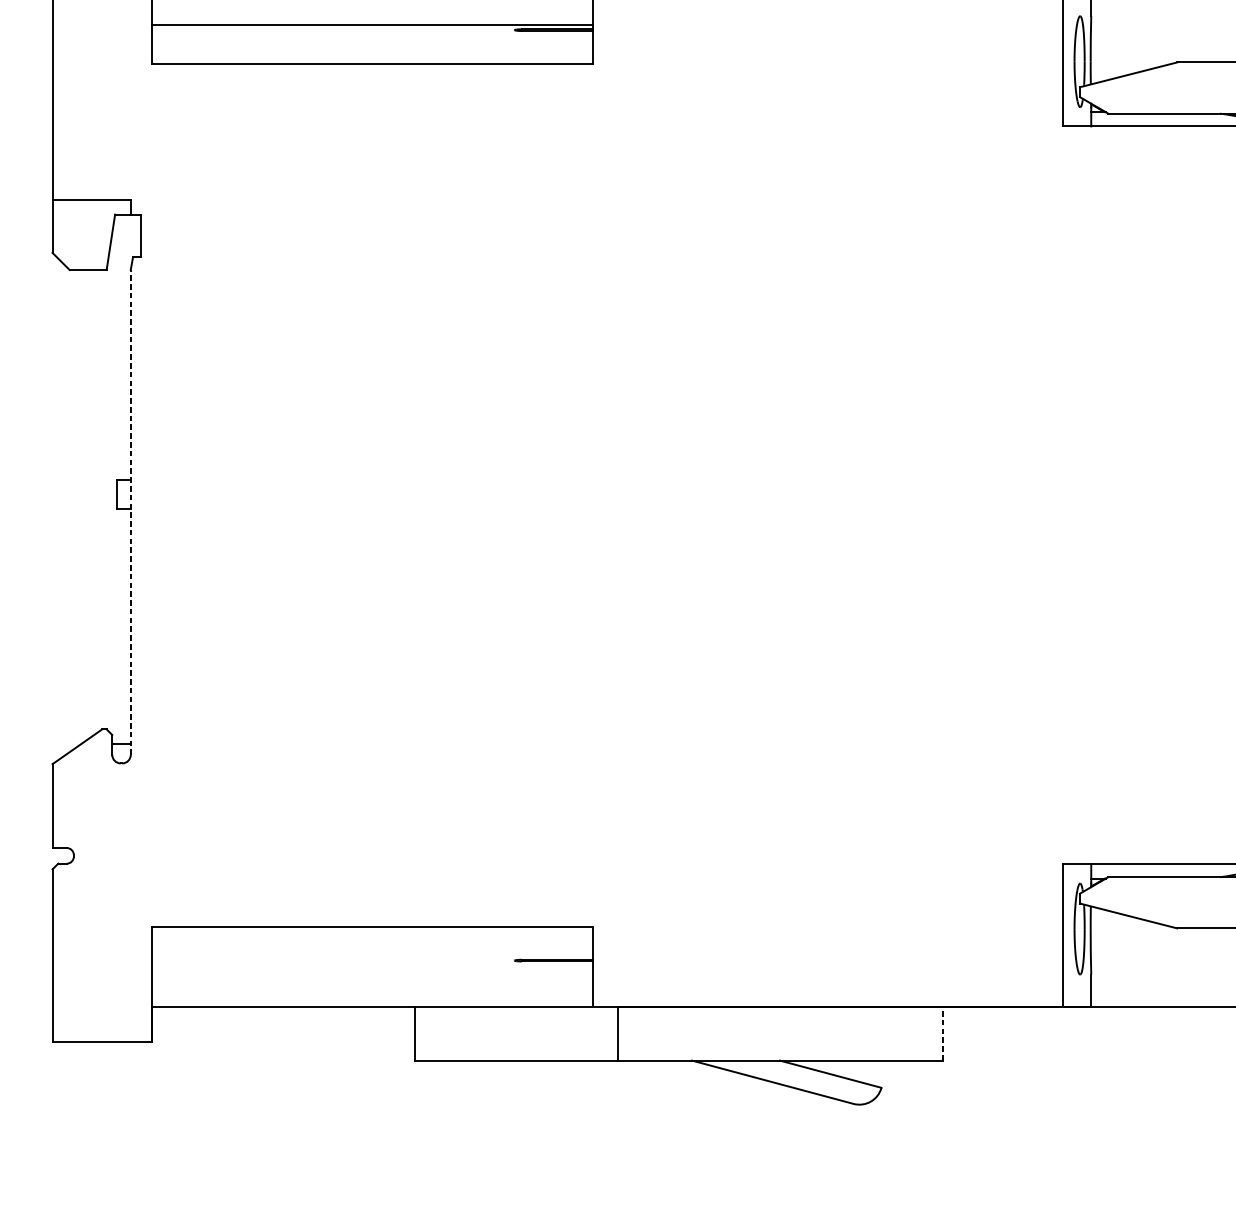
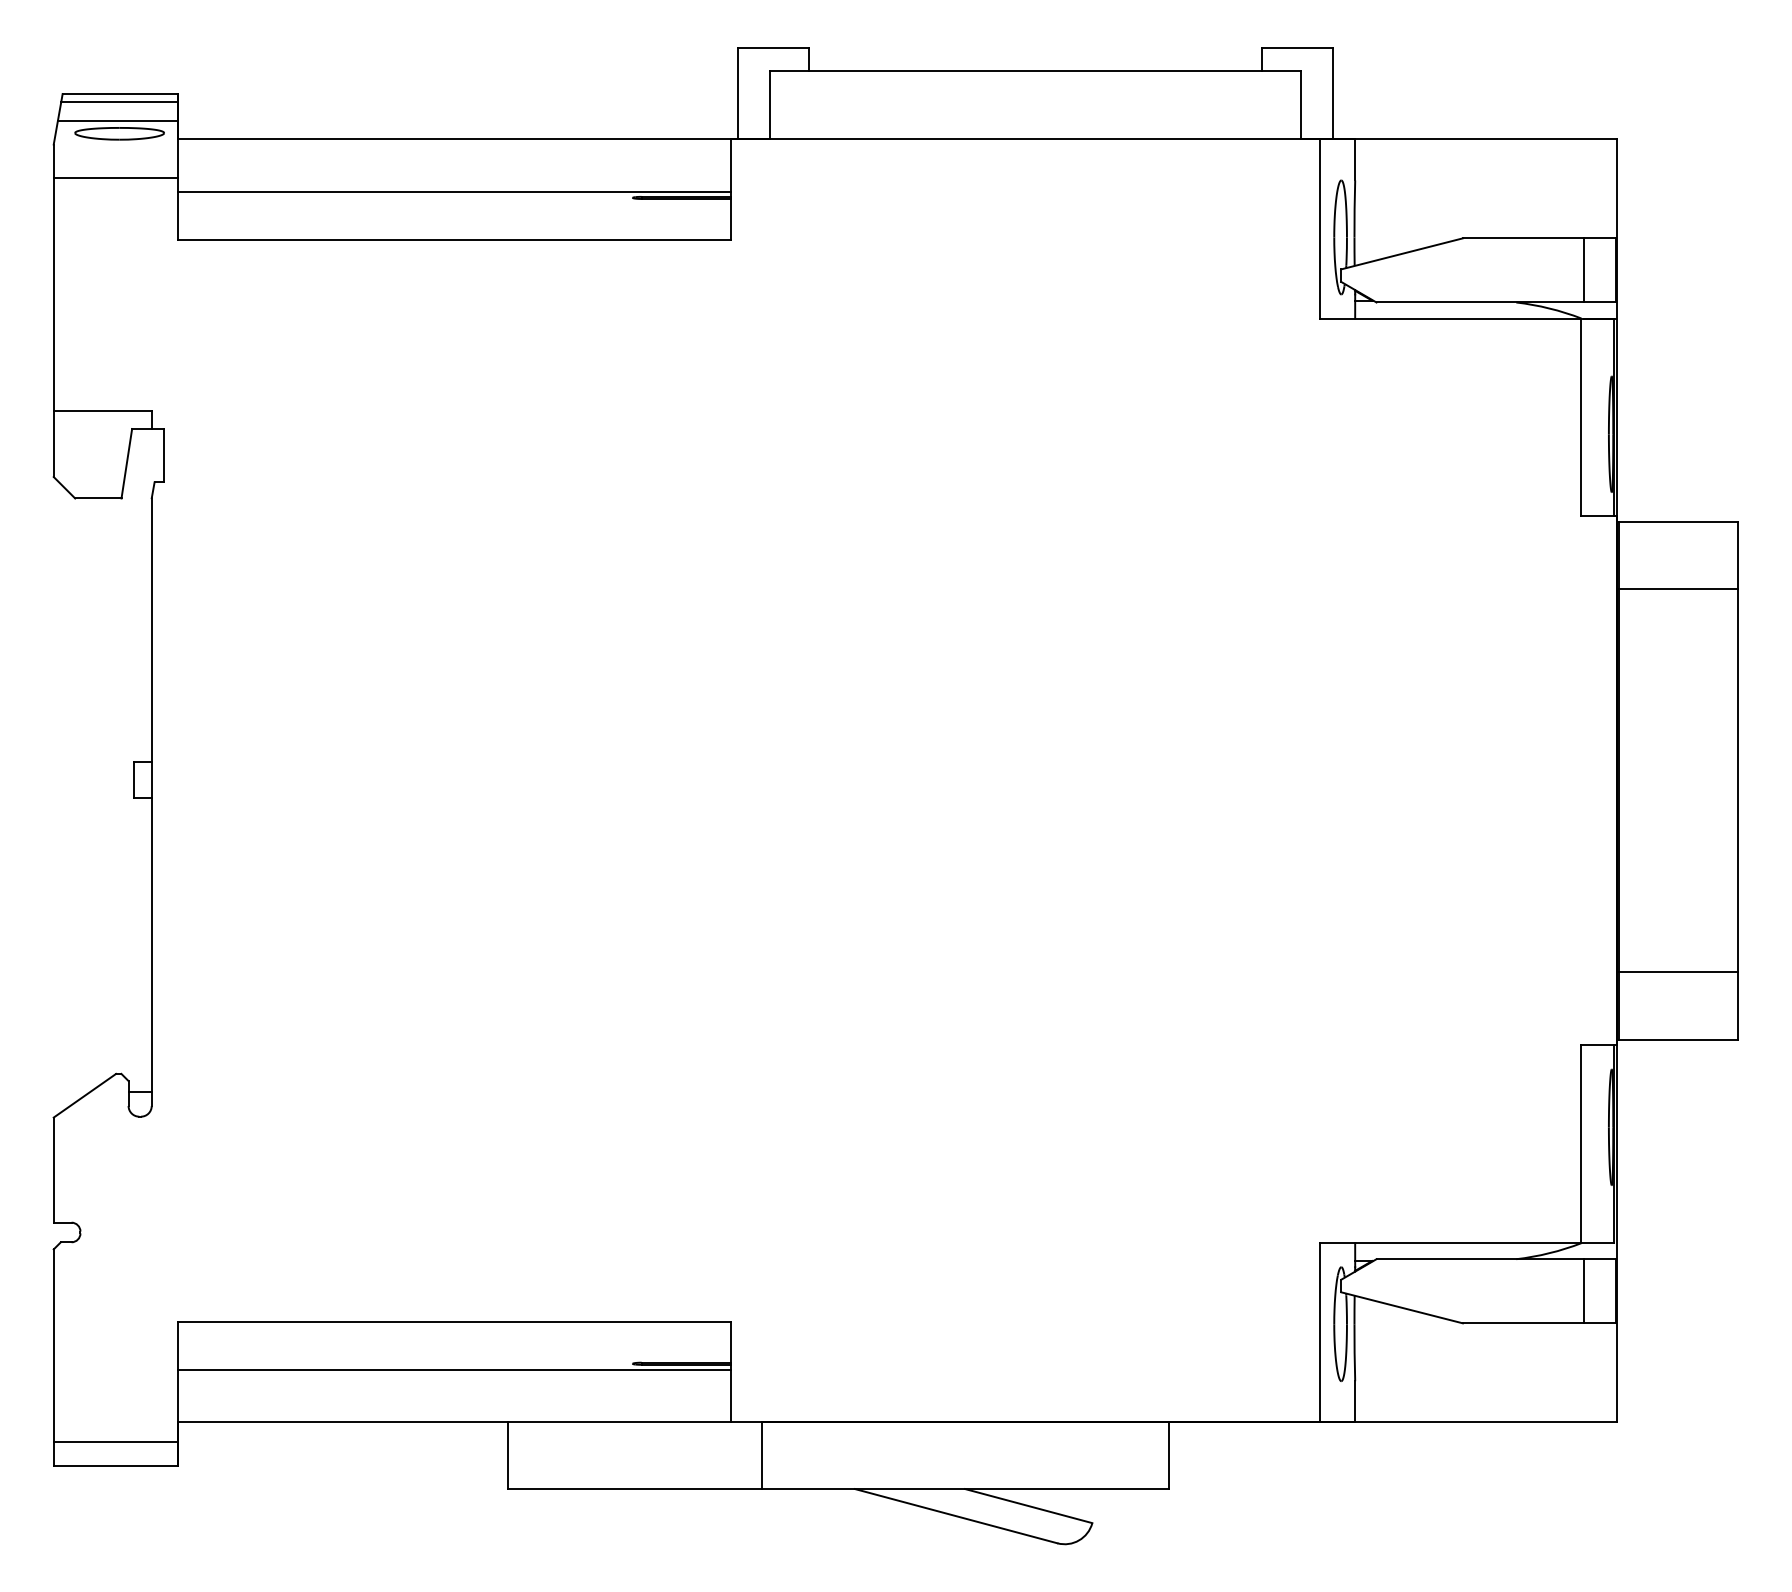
line: (101, 13) -> (115, 177), added
line: (130, 512) -> (151, 802), dashed -> solid
line: (372, 965) -> (454, 1369), added
line: (101, 1023) -> (115, 1442), added
line: (943, 1033) -> (1169, 1455), dashed -> solid

